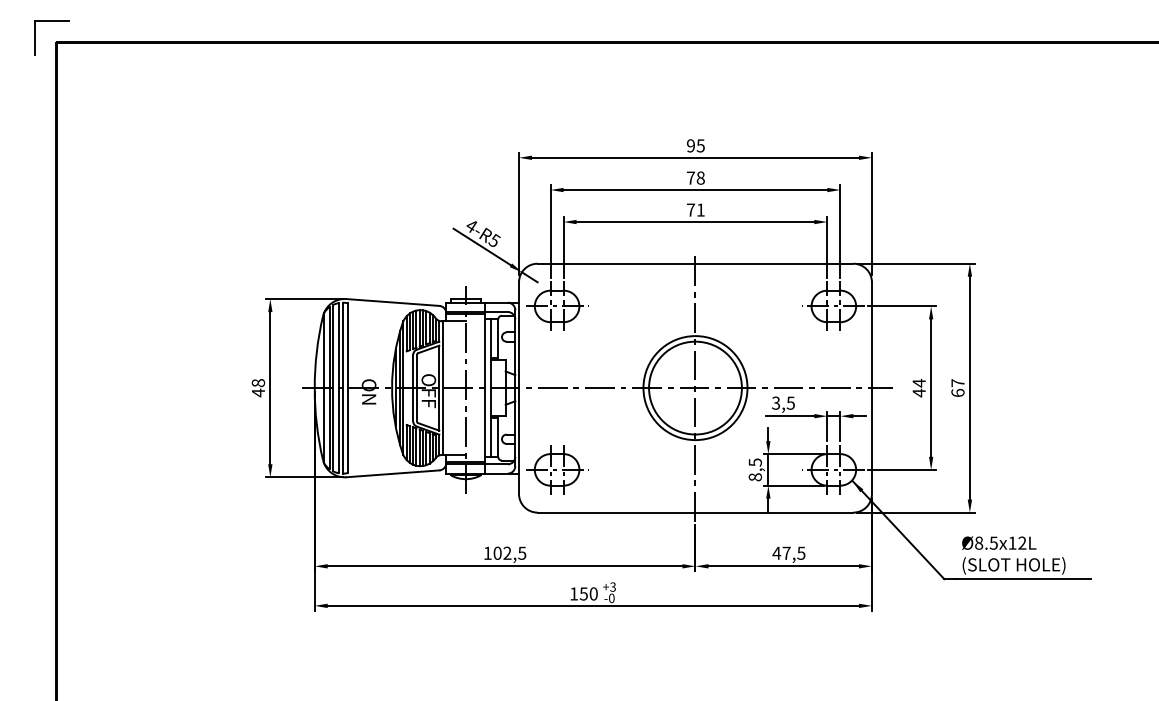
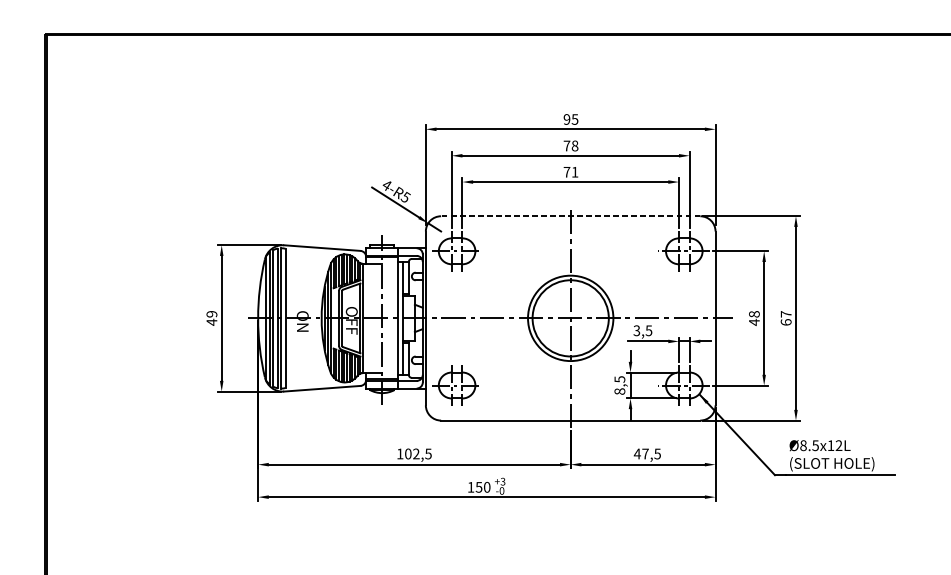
part: (51, 21) -> (42, 17), removed
line: (695, 263) -> (570, 216), solid -> dashed
text: (918, 382) -> (753, 313), 44 -> 48
text: (258, 383) -> (211, 314), 48 -> 49

